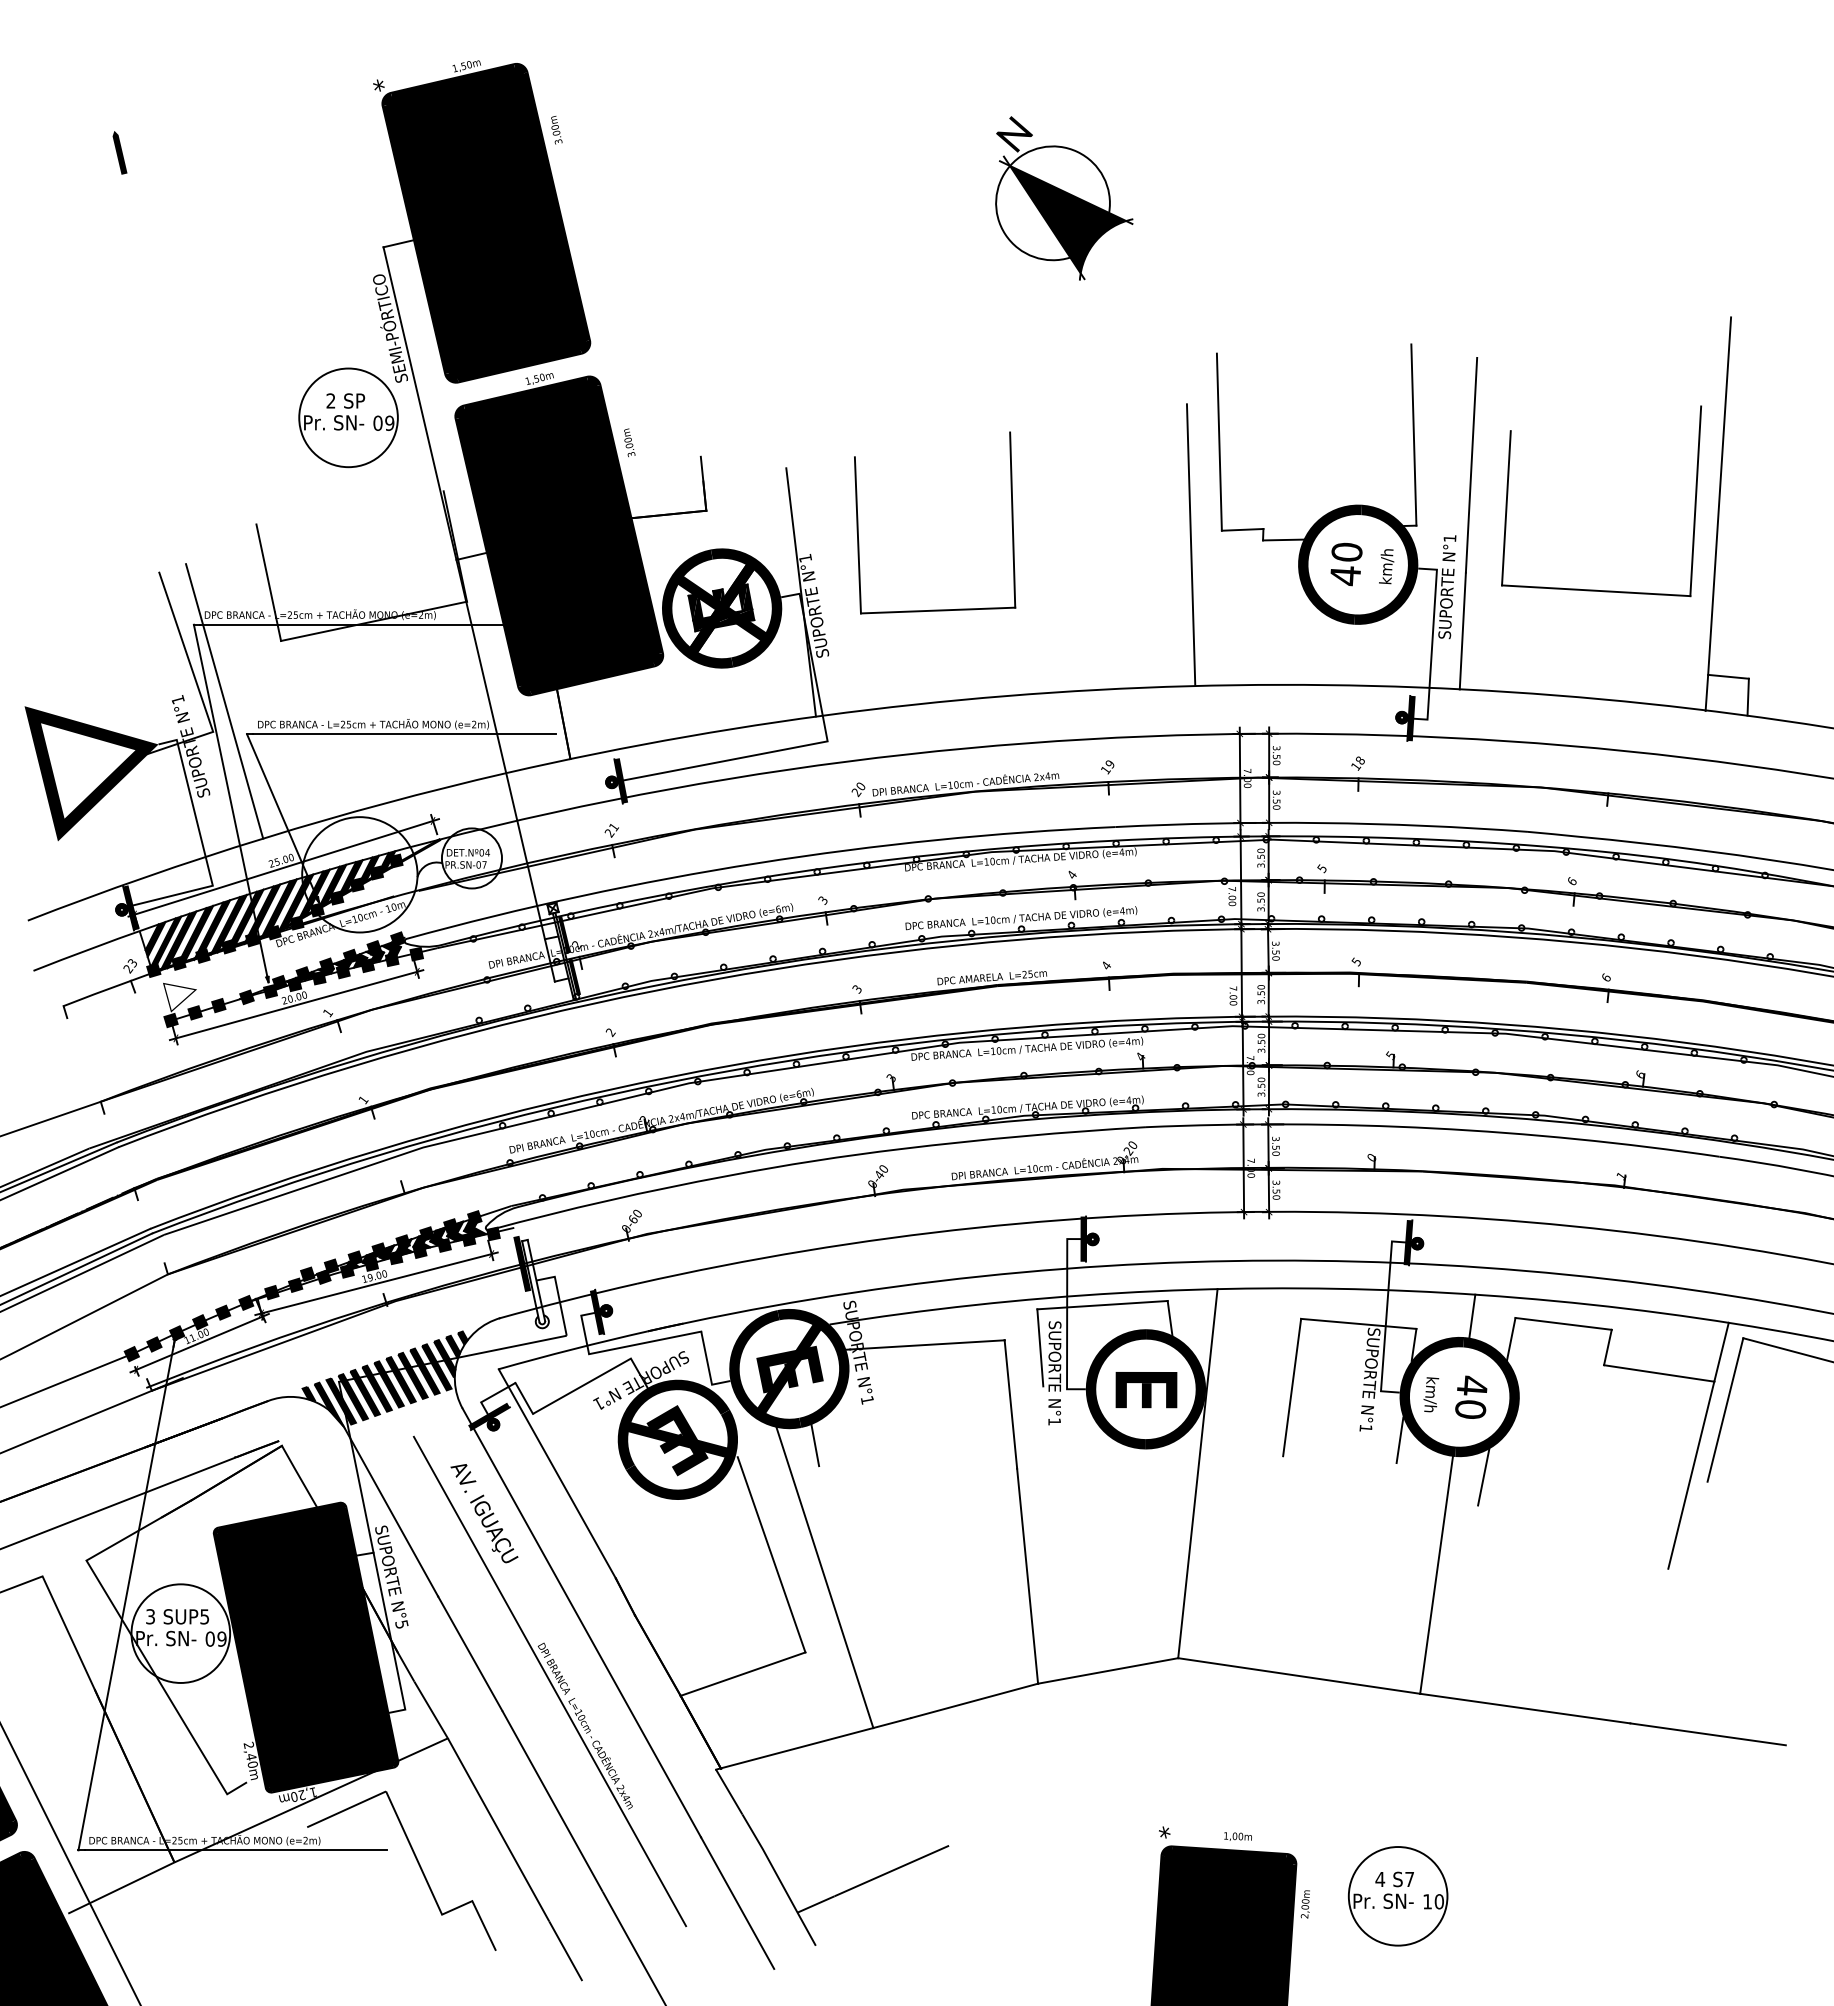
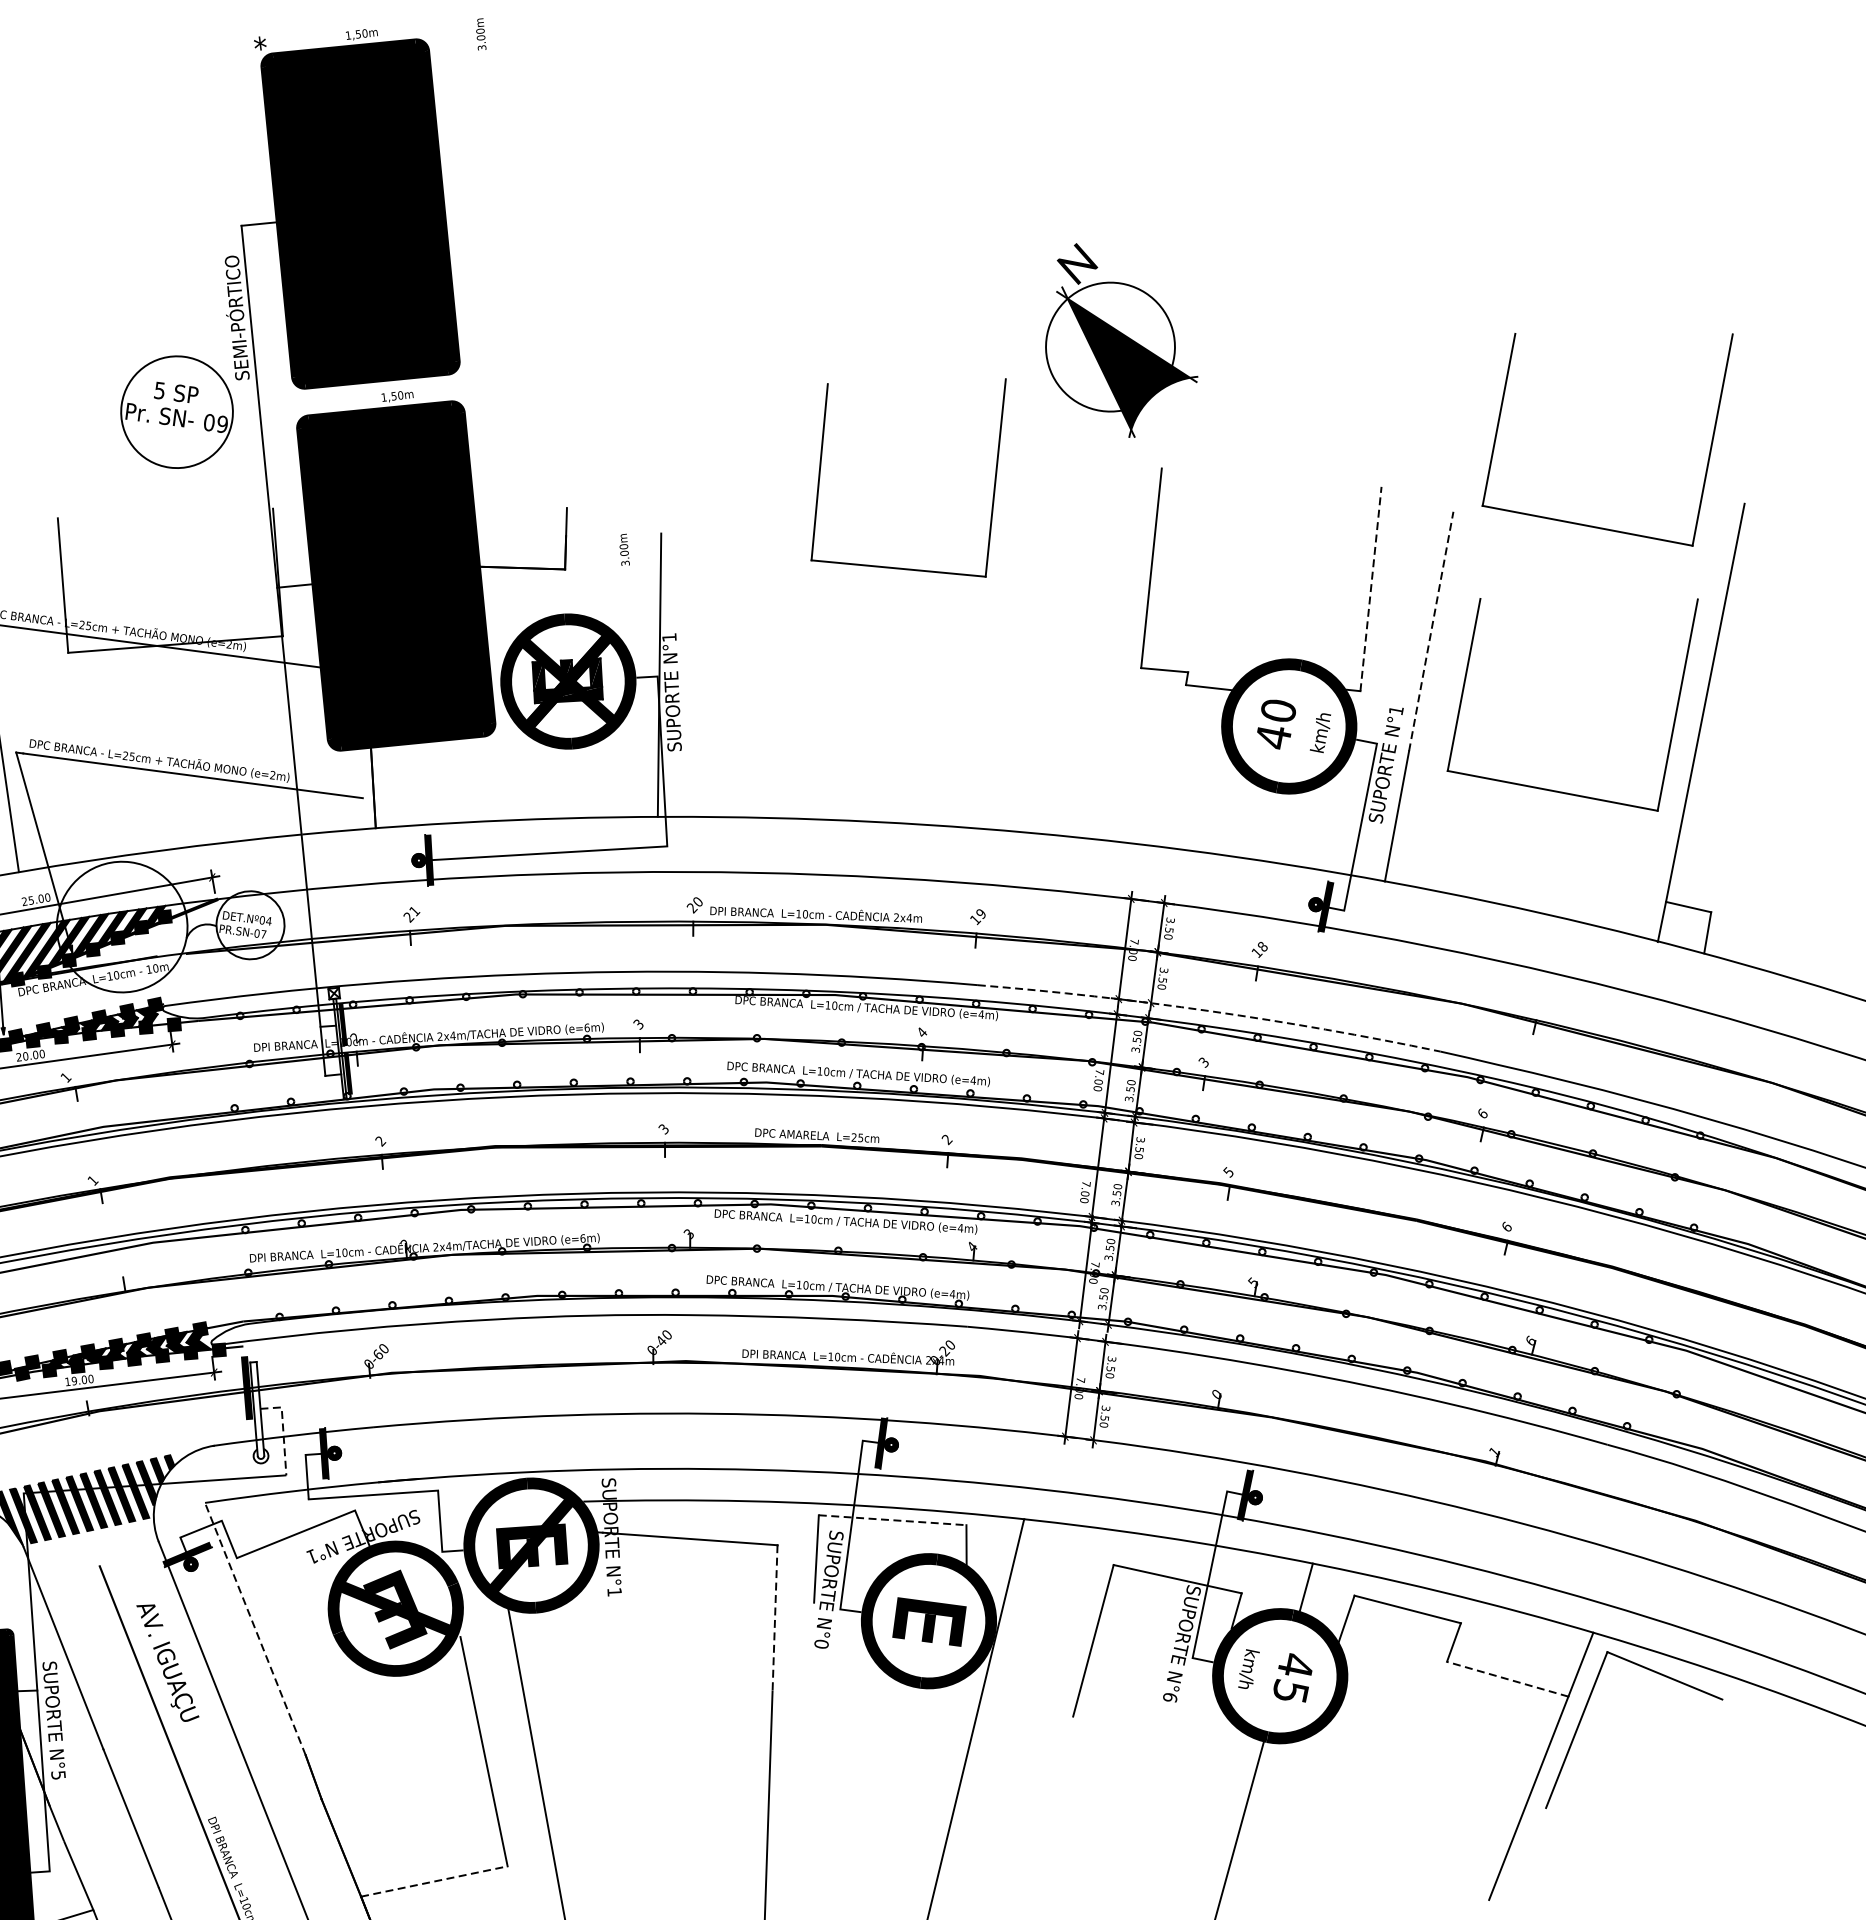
text: (556, 130) -> (481, 34), moved
part: (1064, 198) -> (1124, 343), moved
part: (1596, 353) -> (1588, 524), added
text: (330, 400) -> (159, 390), 2 -> 5
line: (1413, 435) -> (1370, 589), solid -> dashed
text: (629, 442) -> (625, 549), moved
line: (1471, 464) -> (1431, 630), solid -> dashed
part: (1011, 522) -> (994, 480), moved
line: (1190, 544) -> (1103, 678), removed
line: (1321, 823) -> (1209, 1011), solid -> dashed
text: (1321, 867) -> (1203, 1061), 5 -> 3
text: (1106, 965) -> (947, 1139), 4 -> 2
line: (558, 1297) -> (282, 1431), solid -> dashed
line: (1103, 1305) -> (893, 1520), solid -> dashed
line: (1659, 1373) -> (1508, 1679), solid -> dashed
line: (1010, 1405) -> (774, 1619), solid -> dashed
text: (1470, 1408) -> (1290, 1690), 40 -> 45
text: (1054, 1421) -> (821, 1643), N°1 -> N°0
text: (1365, 1428) -> (1169, 1697), N°1 -> N°6
line: (1399, 1440) -> (1206, 1716), removed
line: (815, 1445) -> (549, 1635), removed
line: (557, 1473) -> (255, 1628), solid -> dashed
line: (1483, 1477) -> (1295, 1770), removed
line: (743, 1674) -> (434, 1881), solid -> dashed

